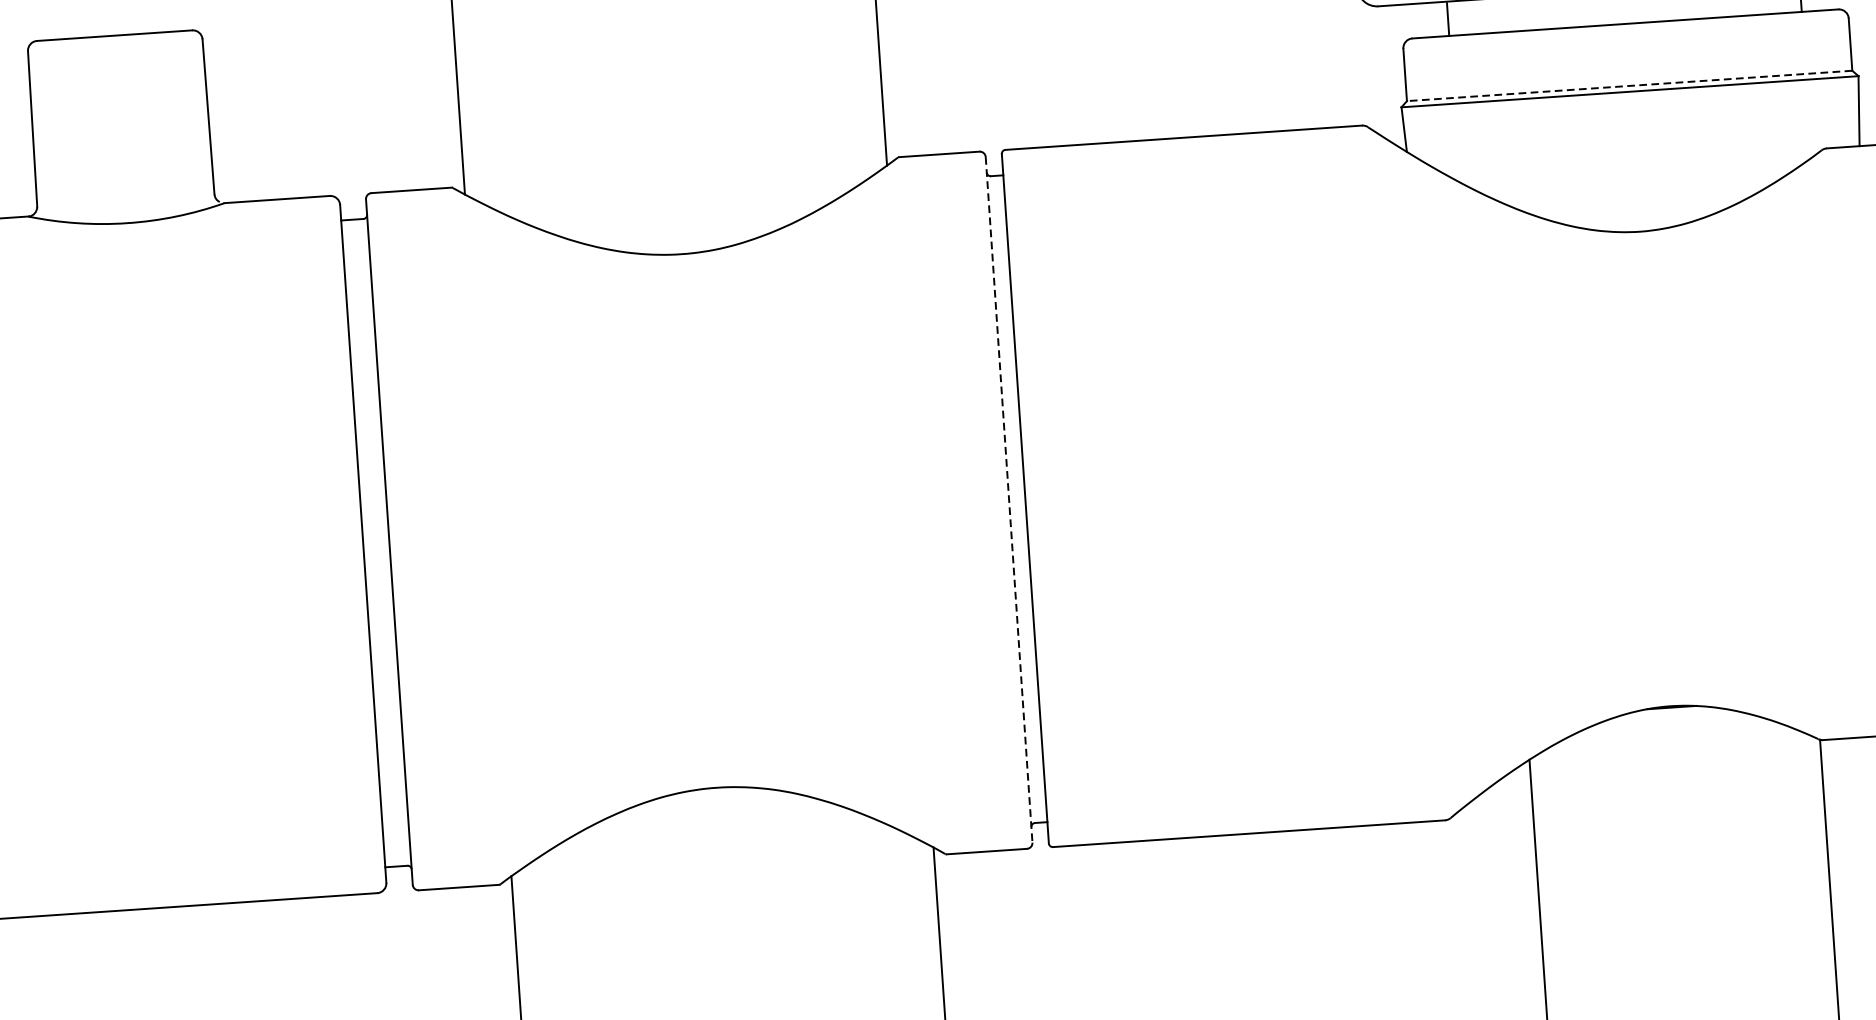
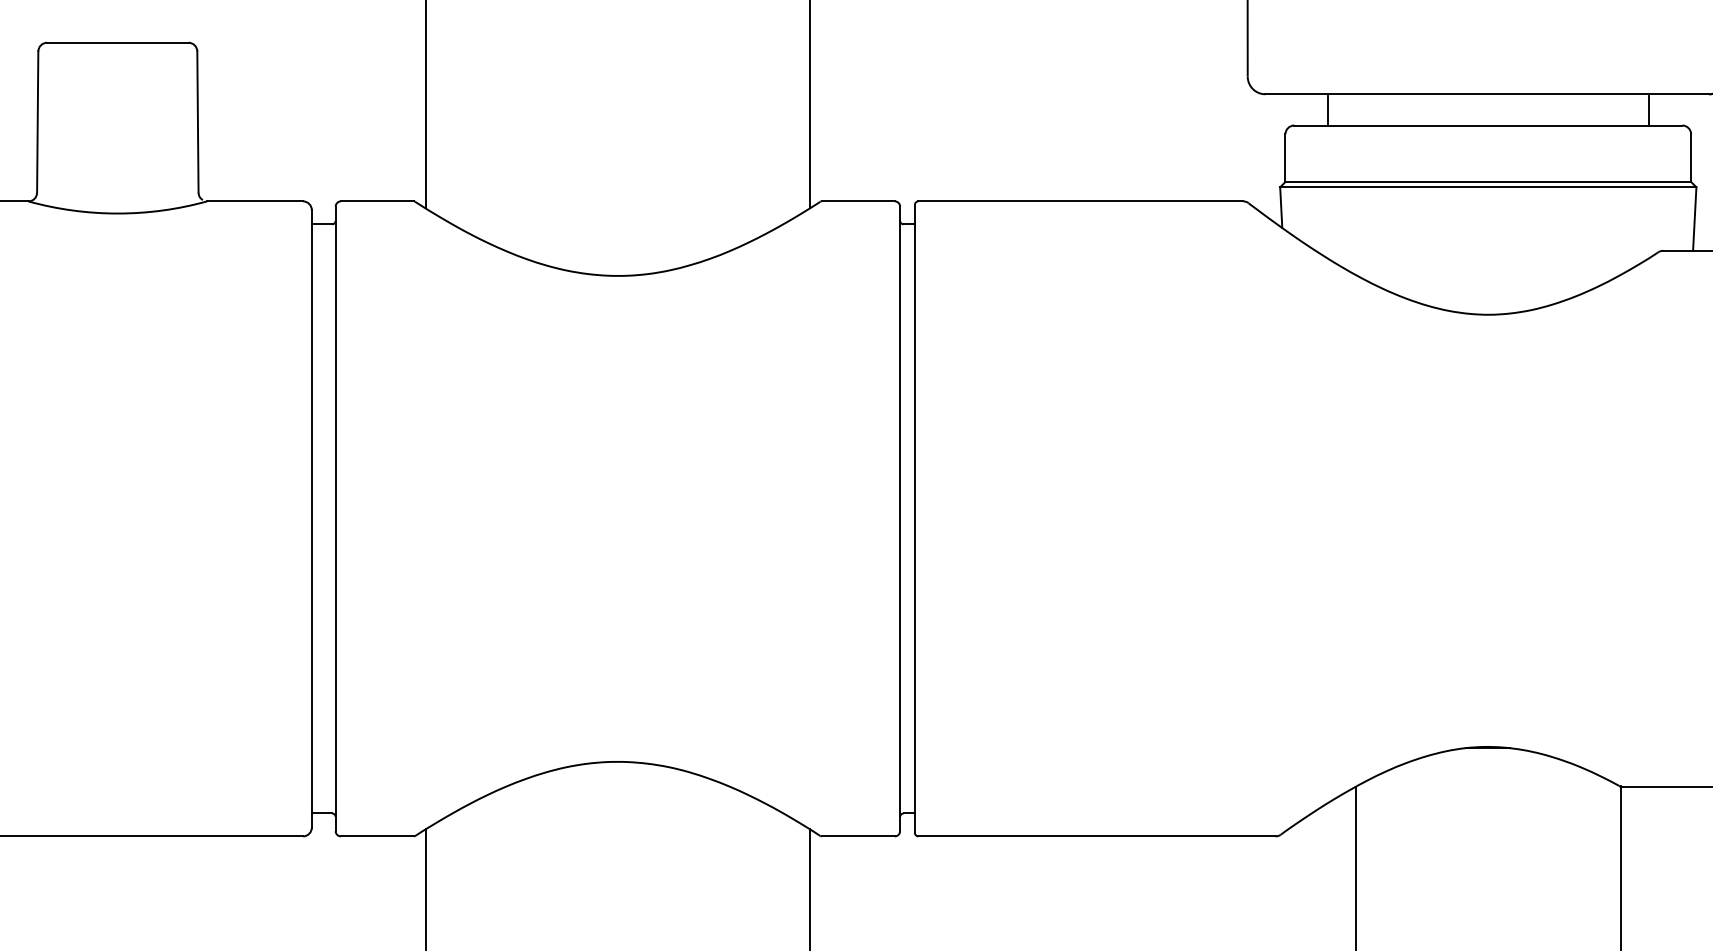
line: (1629, 85) -> (1488, 181), dashed -> solid
line: (1009, 500) -> (900, 519), dashed -> solid

